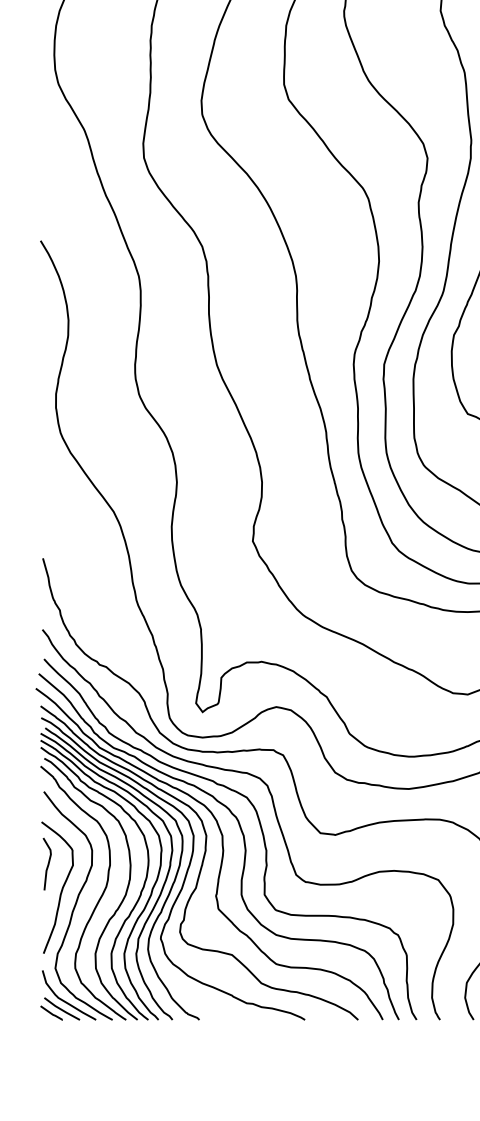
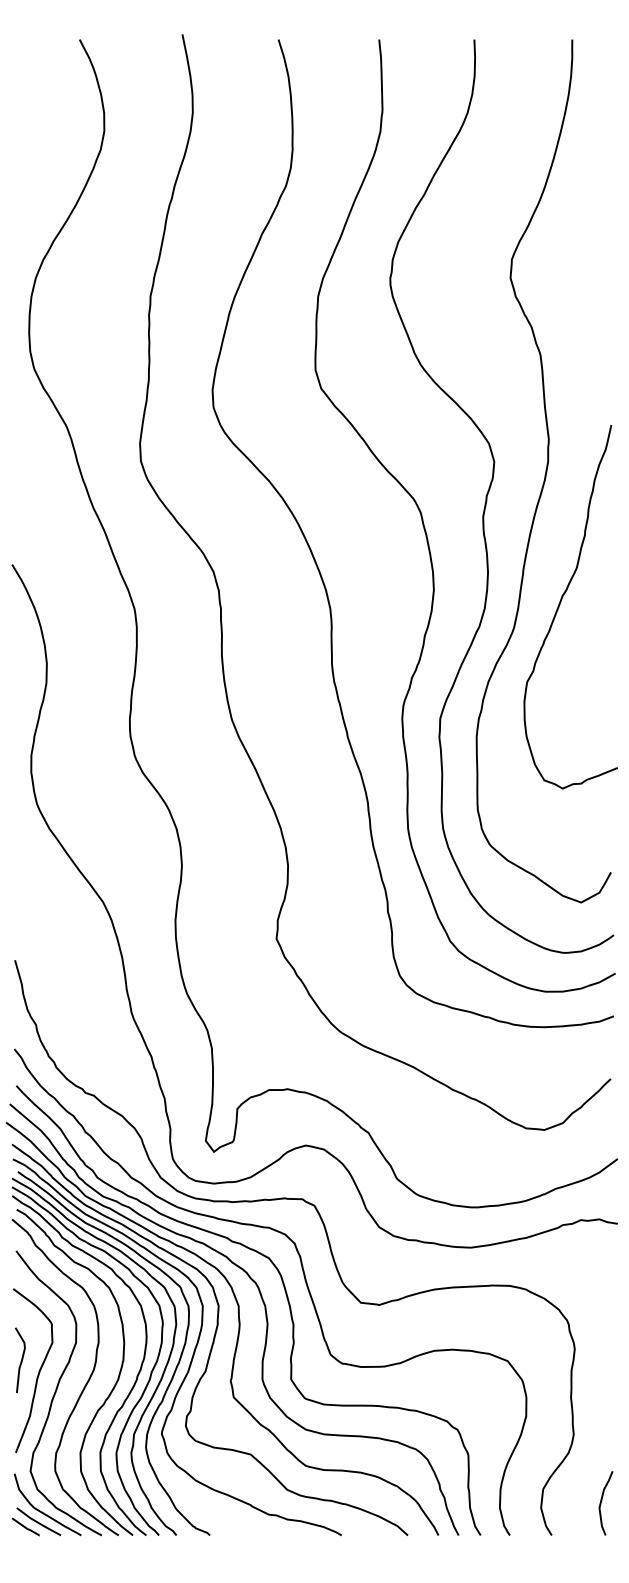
curve: (48, 863) -> (21, 1359), moved

